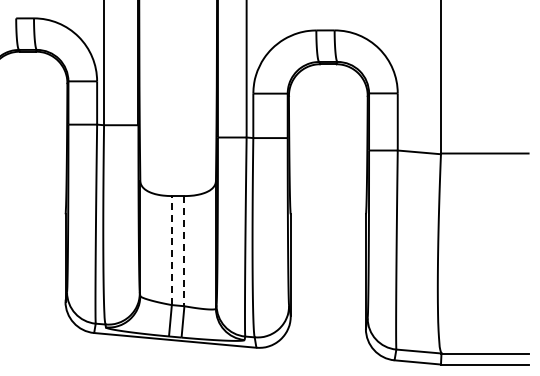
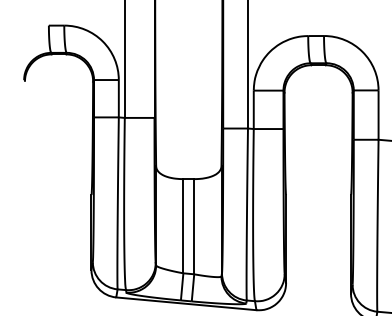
line: (171, 250) -> (183, 226), dashed -> solid
line: (184, 251) -> (194, 227), dashed -> solid

